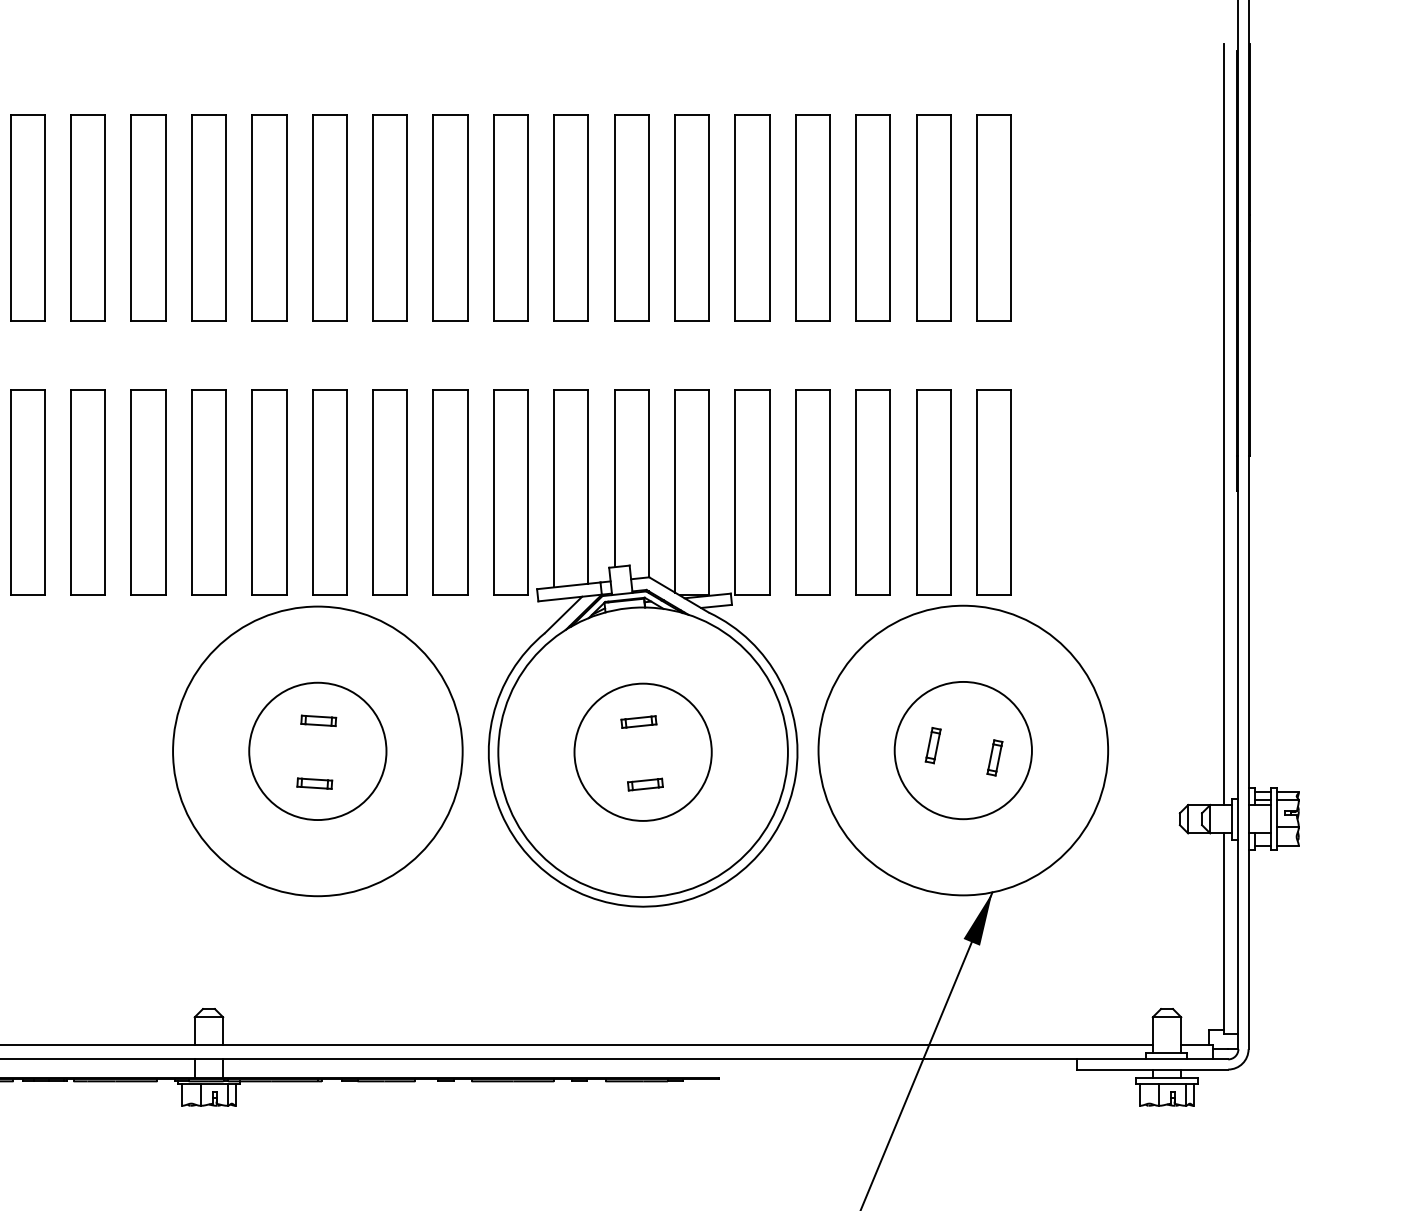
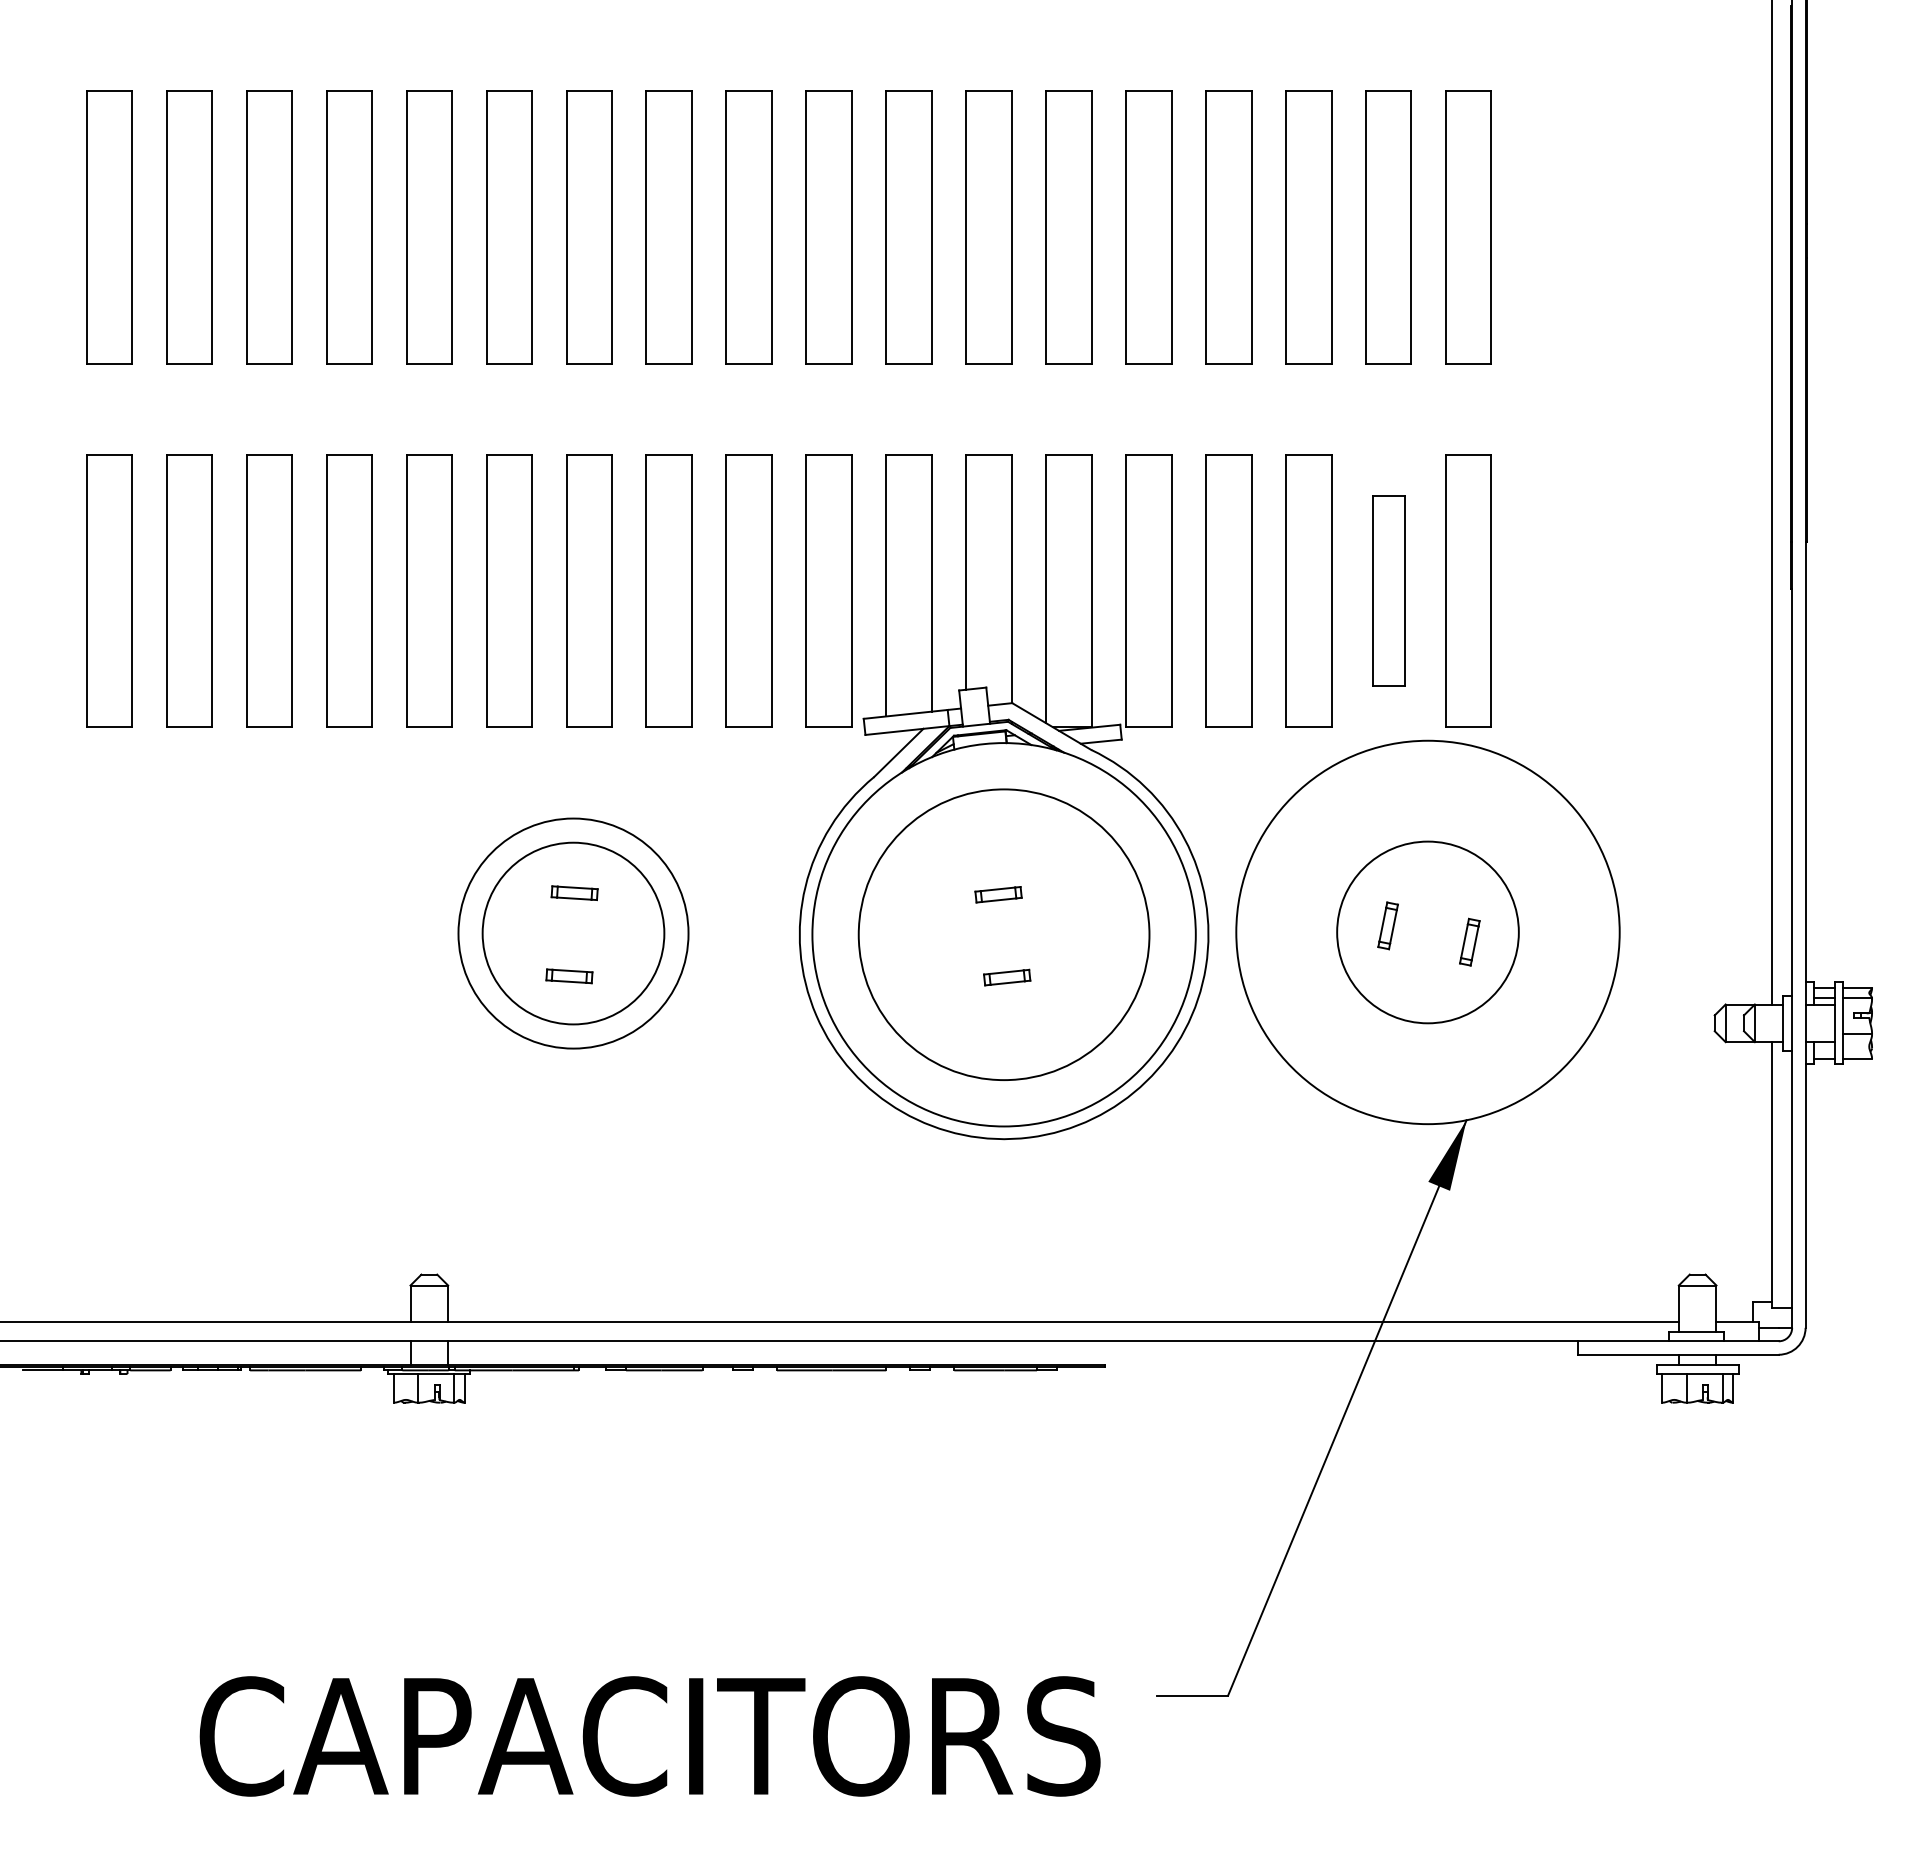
part: (933, 492) -> (1388, 590), size x0.7
circle: (317, 751) -> (573, 933), size x0.6
circle: (642, 752) -> (1003, 934), size x1.6

